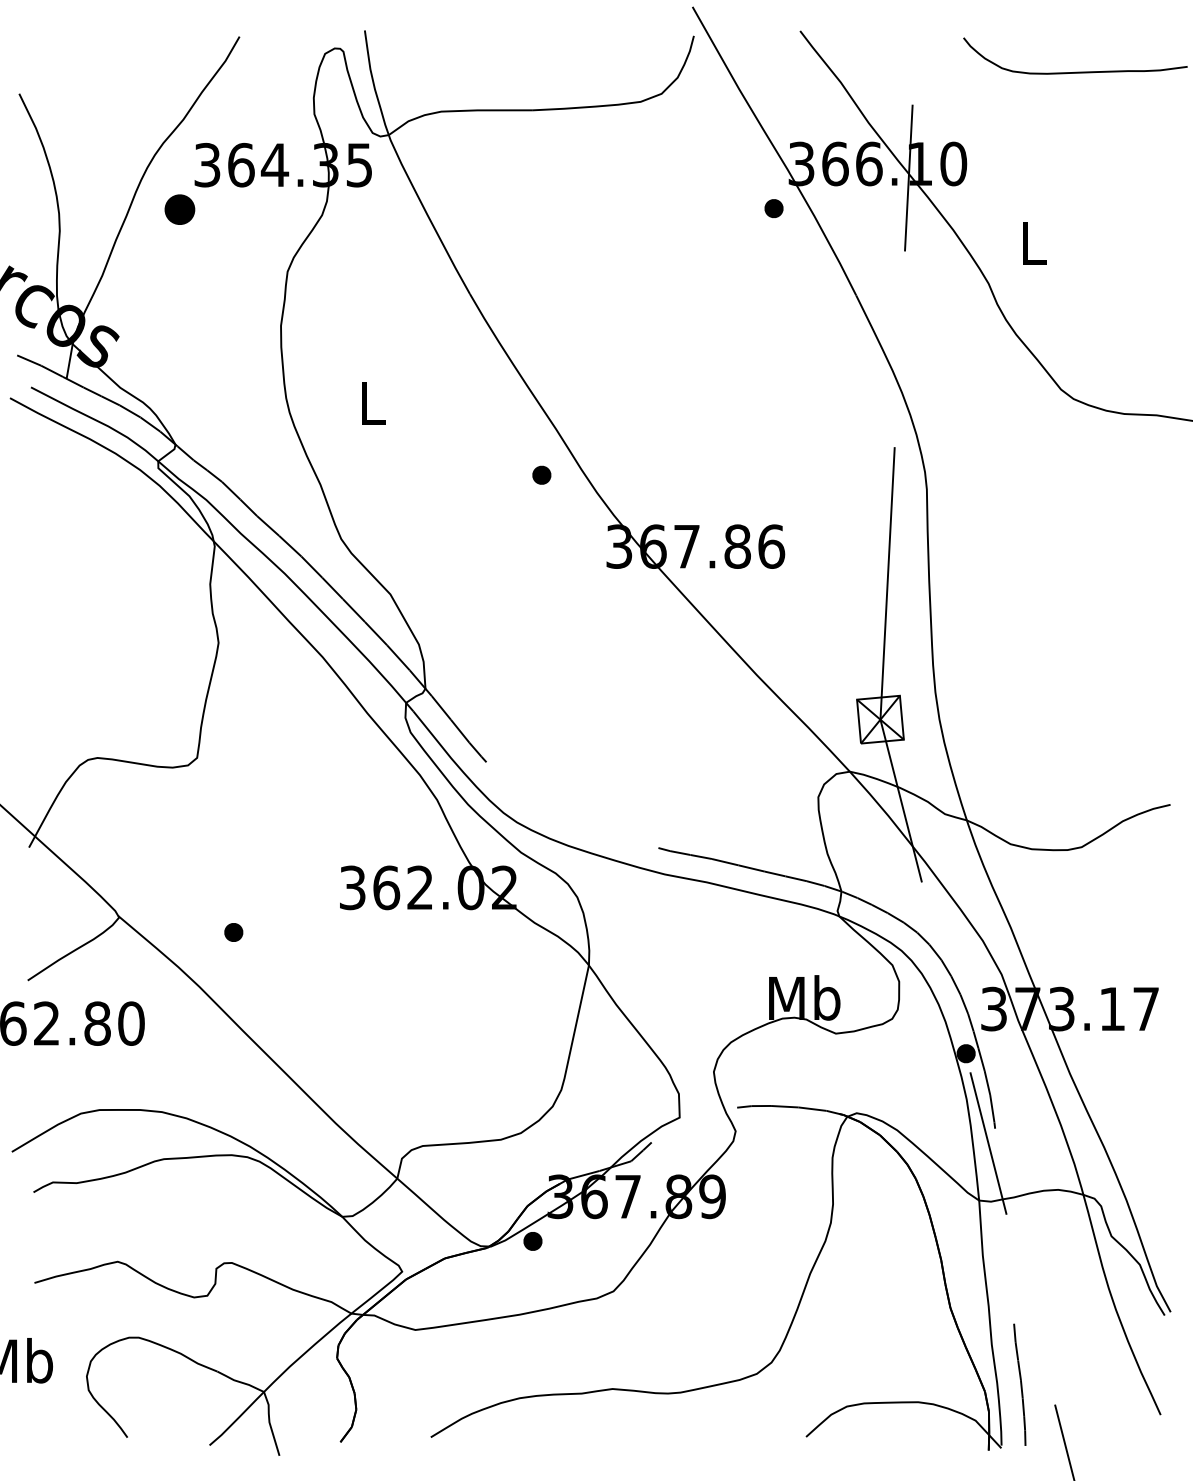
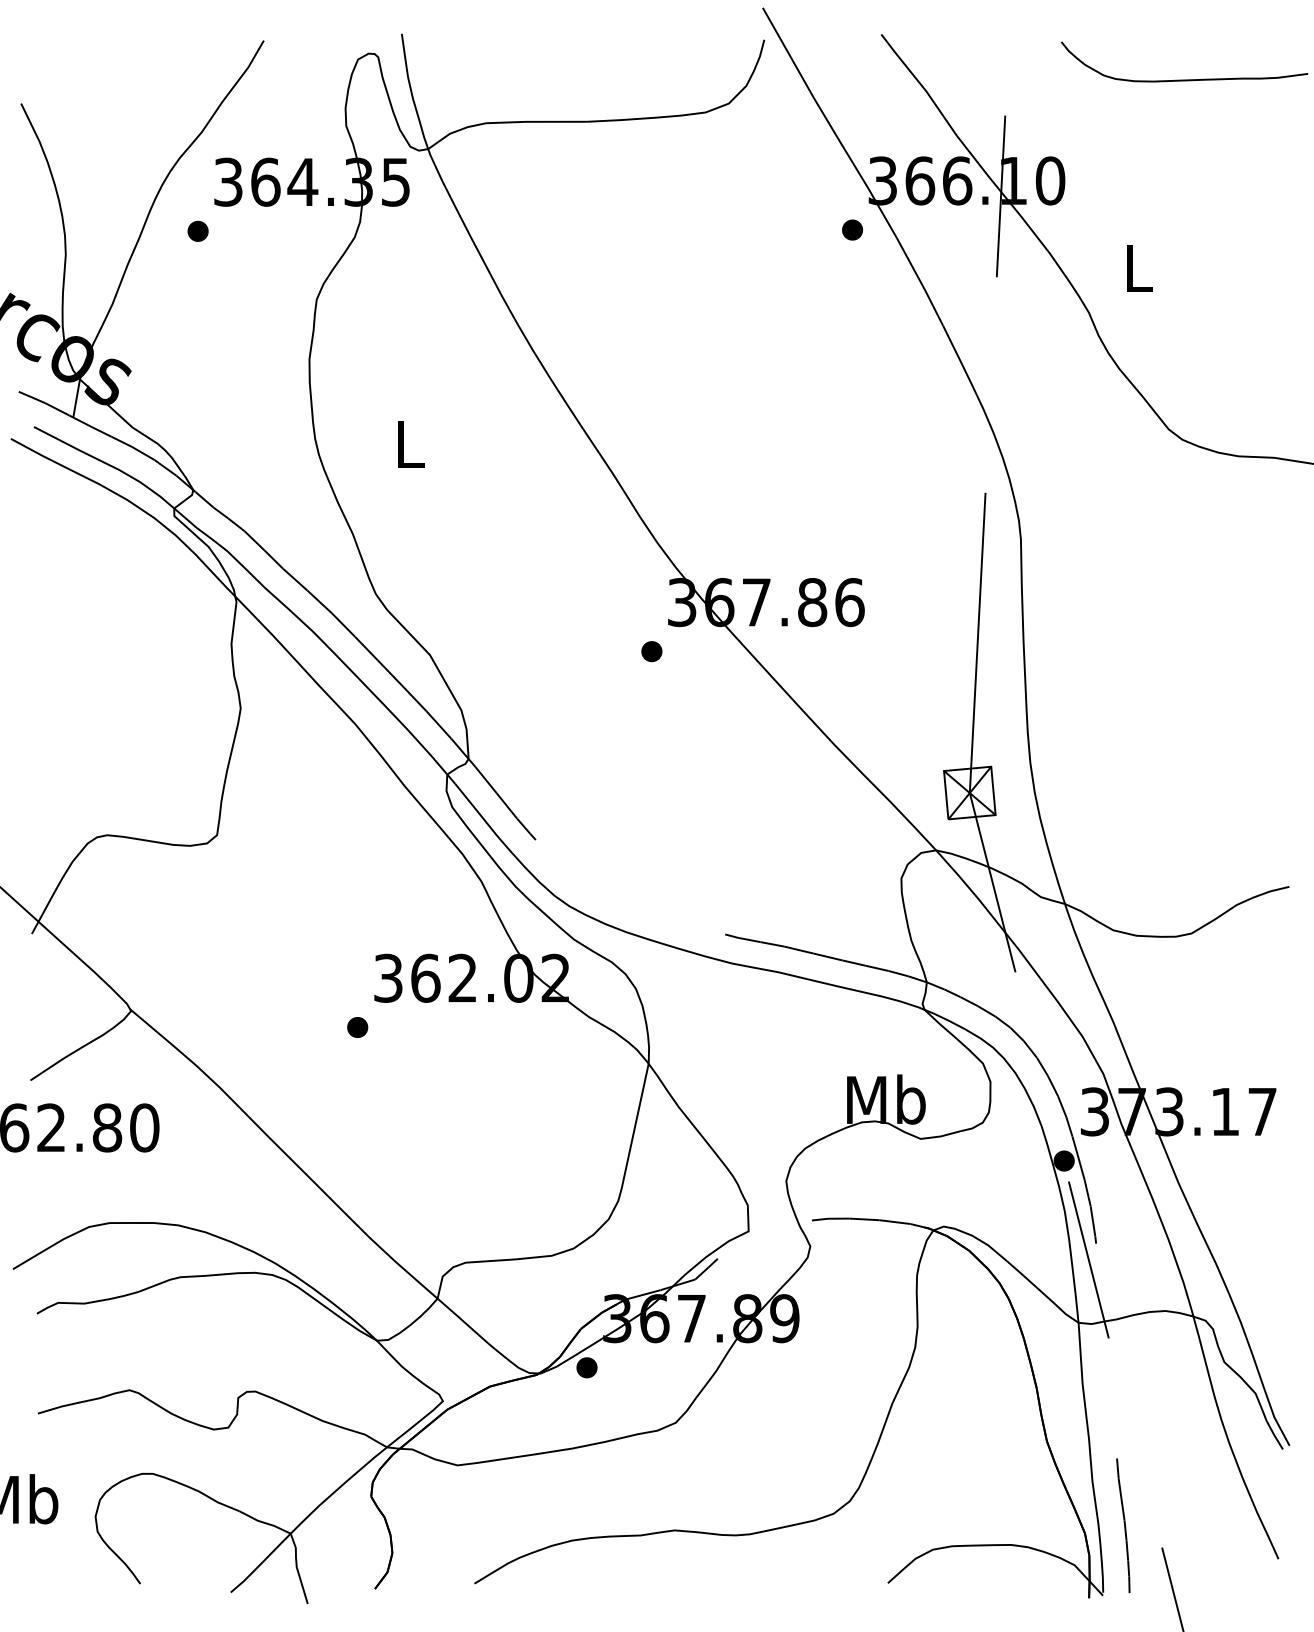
part: (179, 209) -> (197, 231), size x0.62
part: (541, 474) -> (651, 650), moved
part: (233, 932) -> (357, 1027), moved

